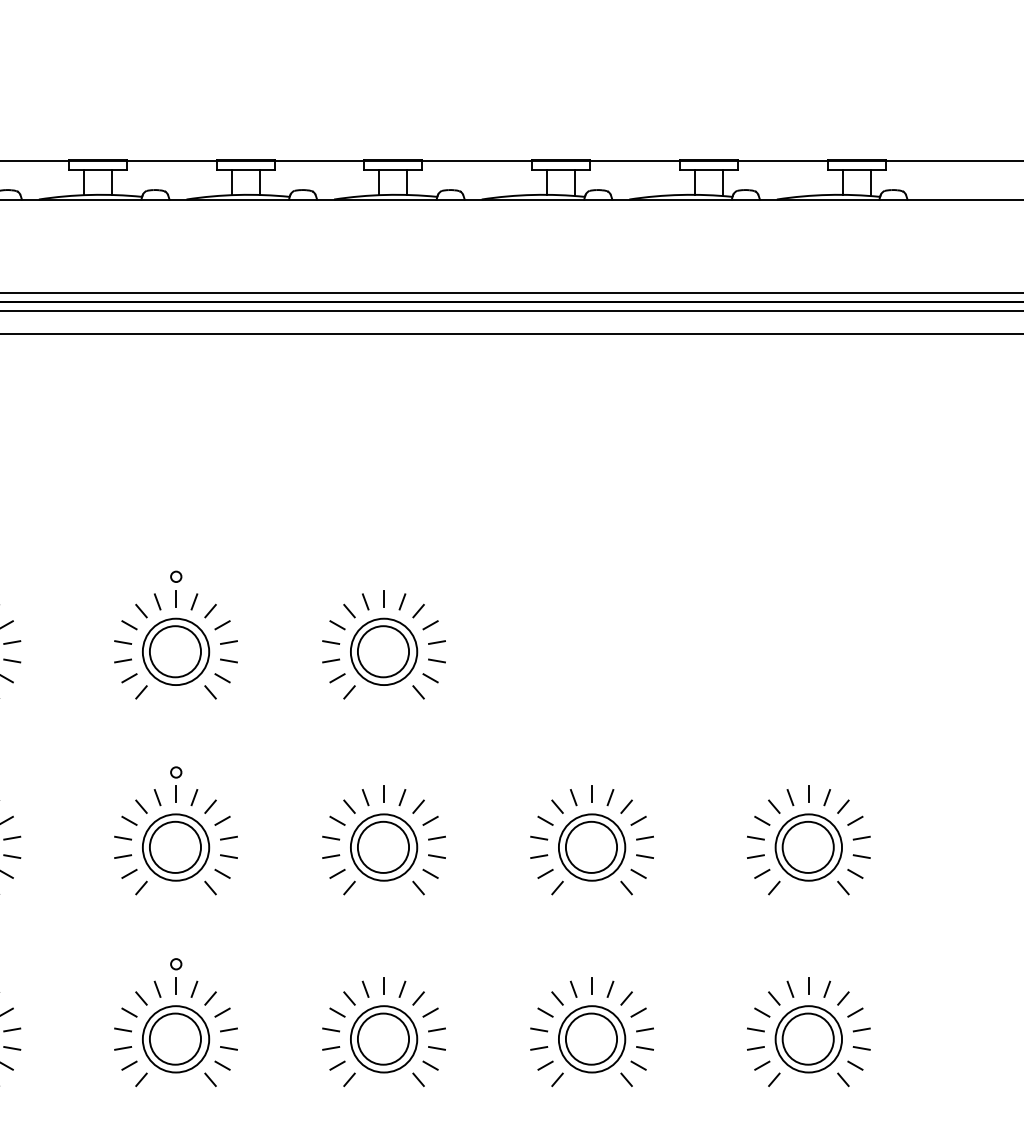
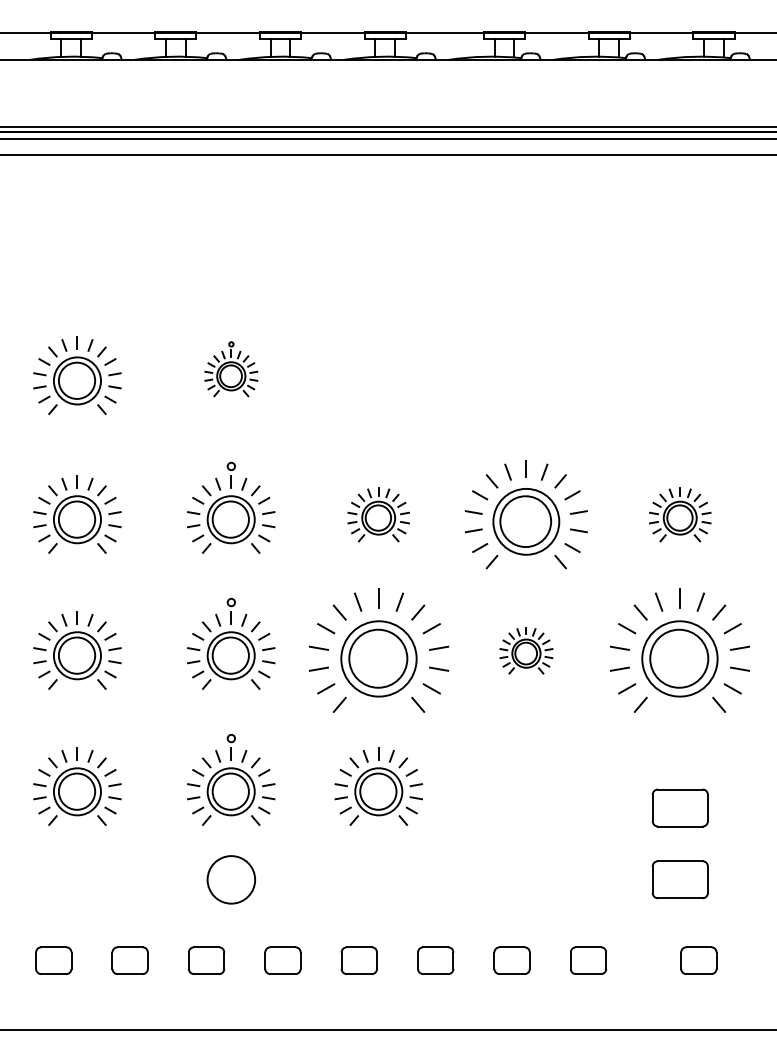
part: (176, 635) -> (231, 369), size x0.6
part: (383, 644) -> (378, 375), removed
part: (383, 840) -> (378, 514), size x0.7
part: (592, 840) -> (526, 514), size x1.4
part: (809, 840) -> (680, 514), size x0.7
part: (383, 1031) -> (378, 650), size x1.6
part: (592, 1031) -> (526, 650), size x0.6
part: (809, 1031) -> (680, 650), size x1.6

